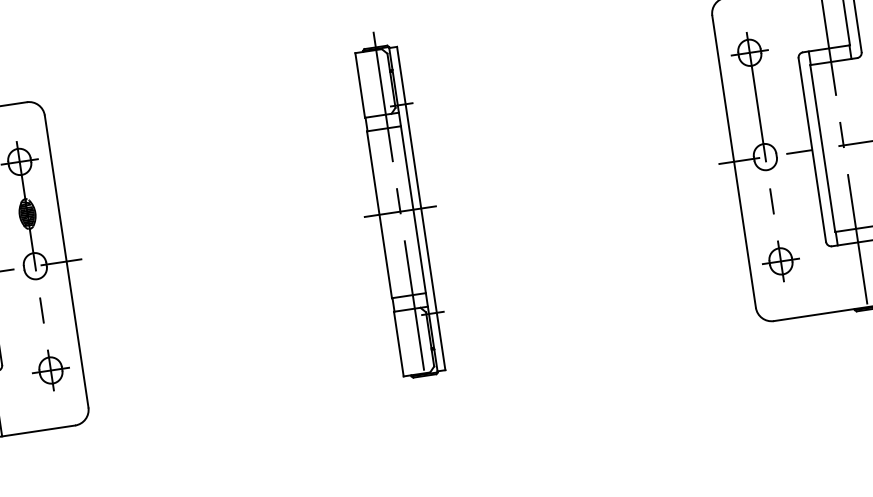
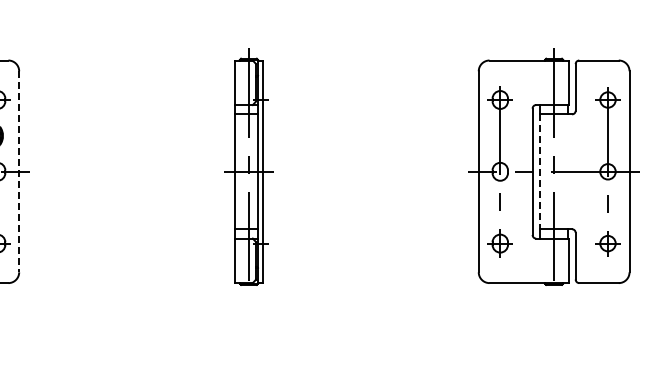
line: (822, 149) -> (539, 172), solid -> dashed
line: (67, 261) -> (19, 171), solid -> dashed

